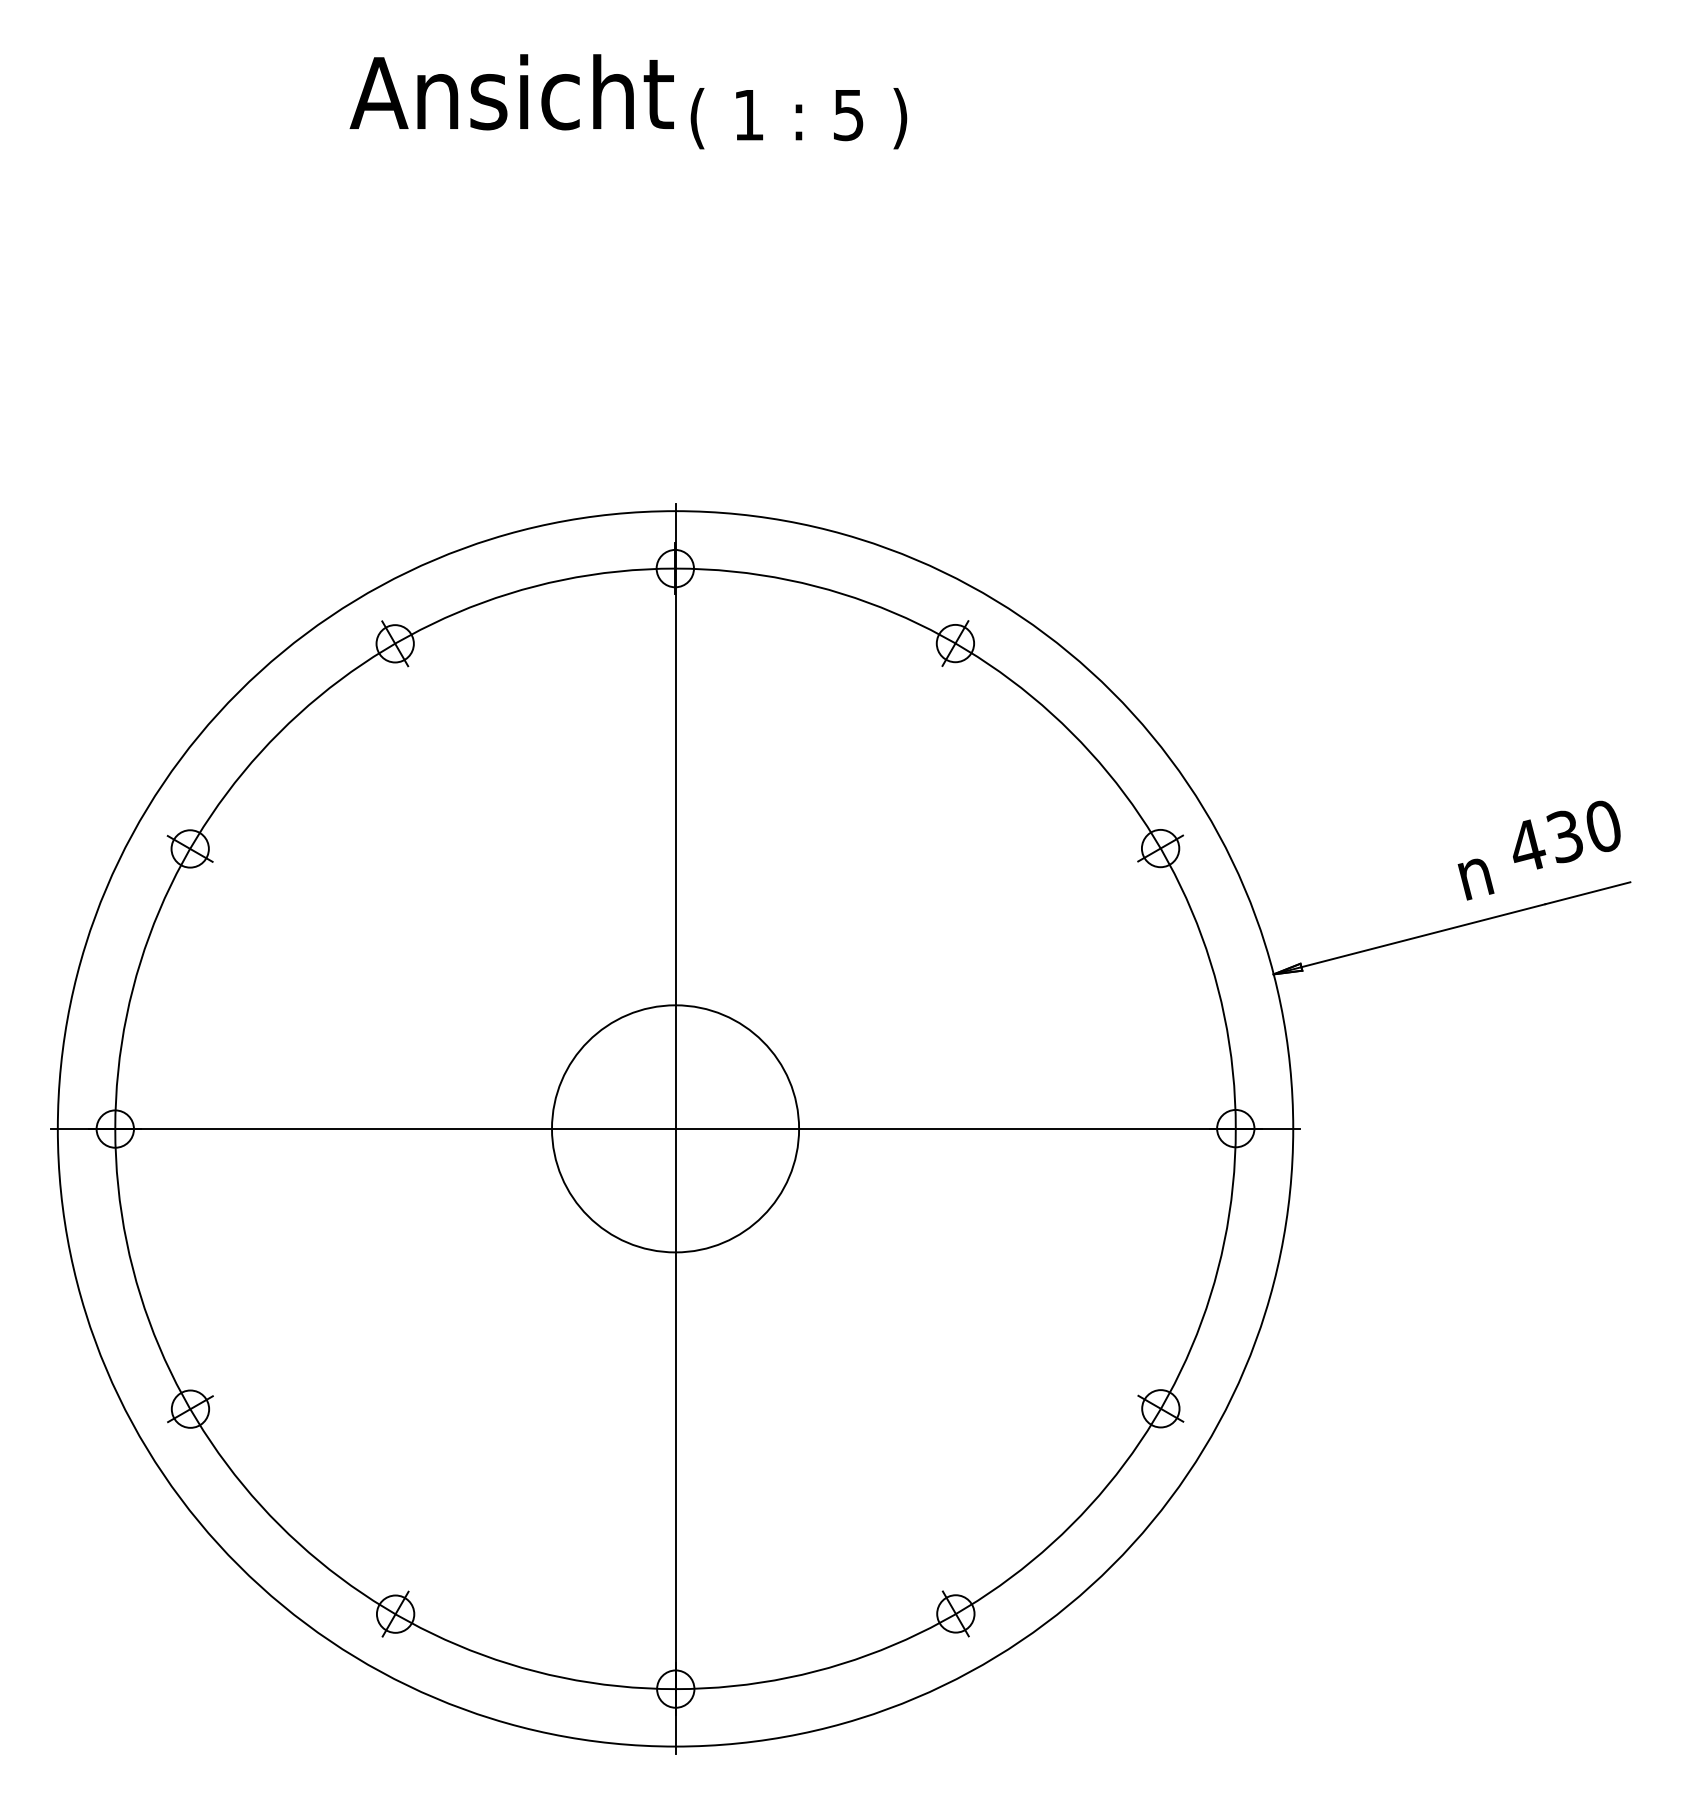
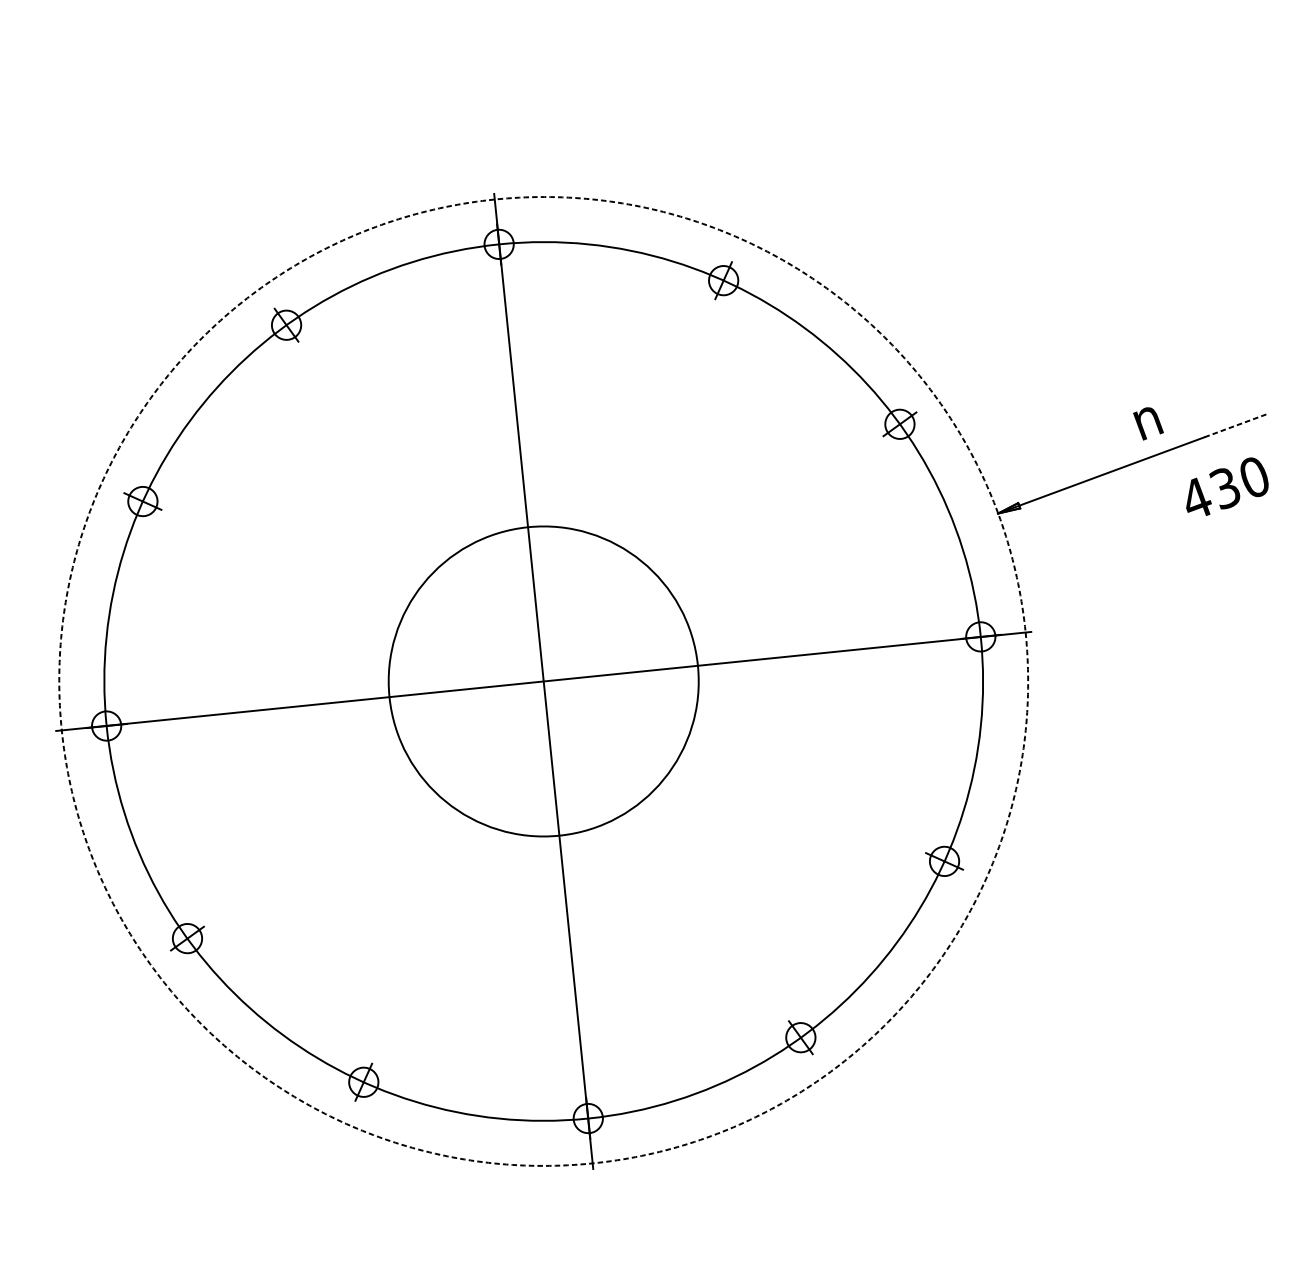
text: (1566, 834) -> (1226, 486), moved
line: (1587, 893) -> (1236, 425), solid -> dashed
circle: (675, 1128) -> (543, 681), size x1.6
circle: (675, 1128) -> (543, 681), solid -> dashed

